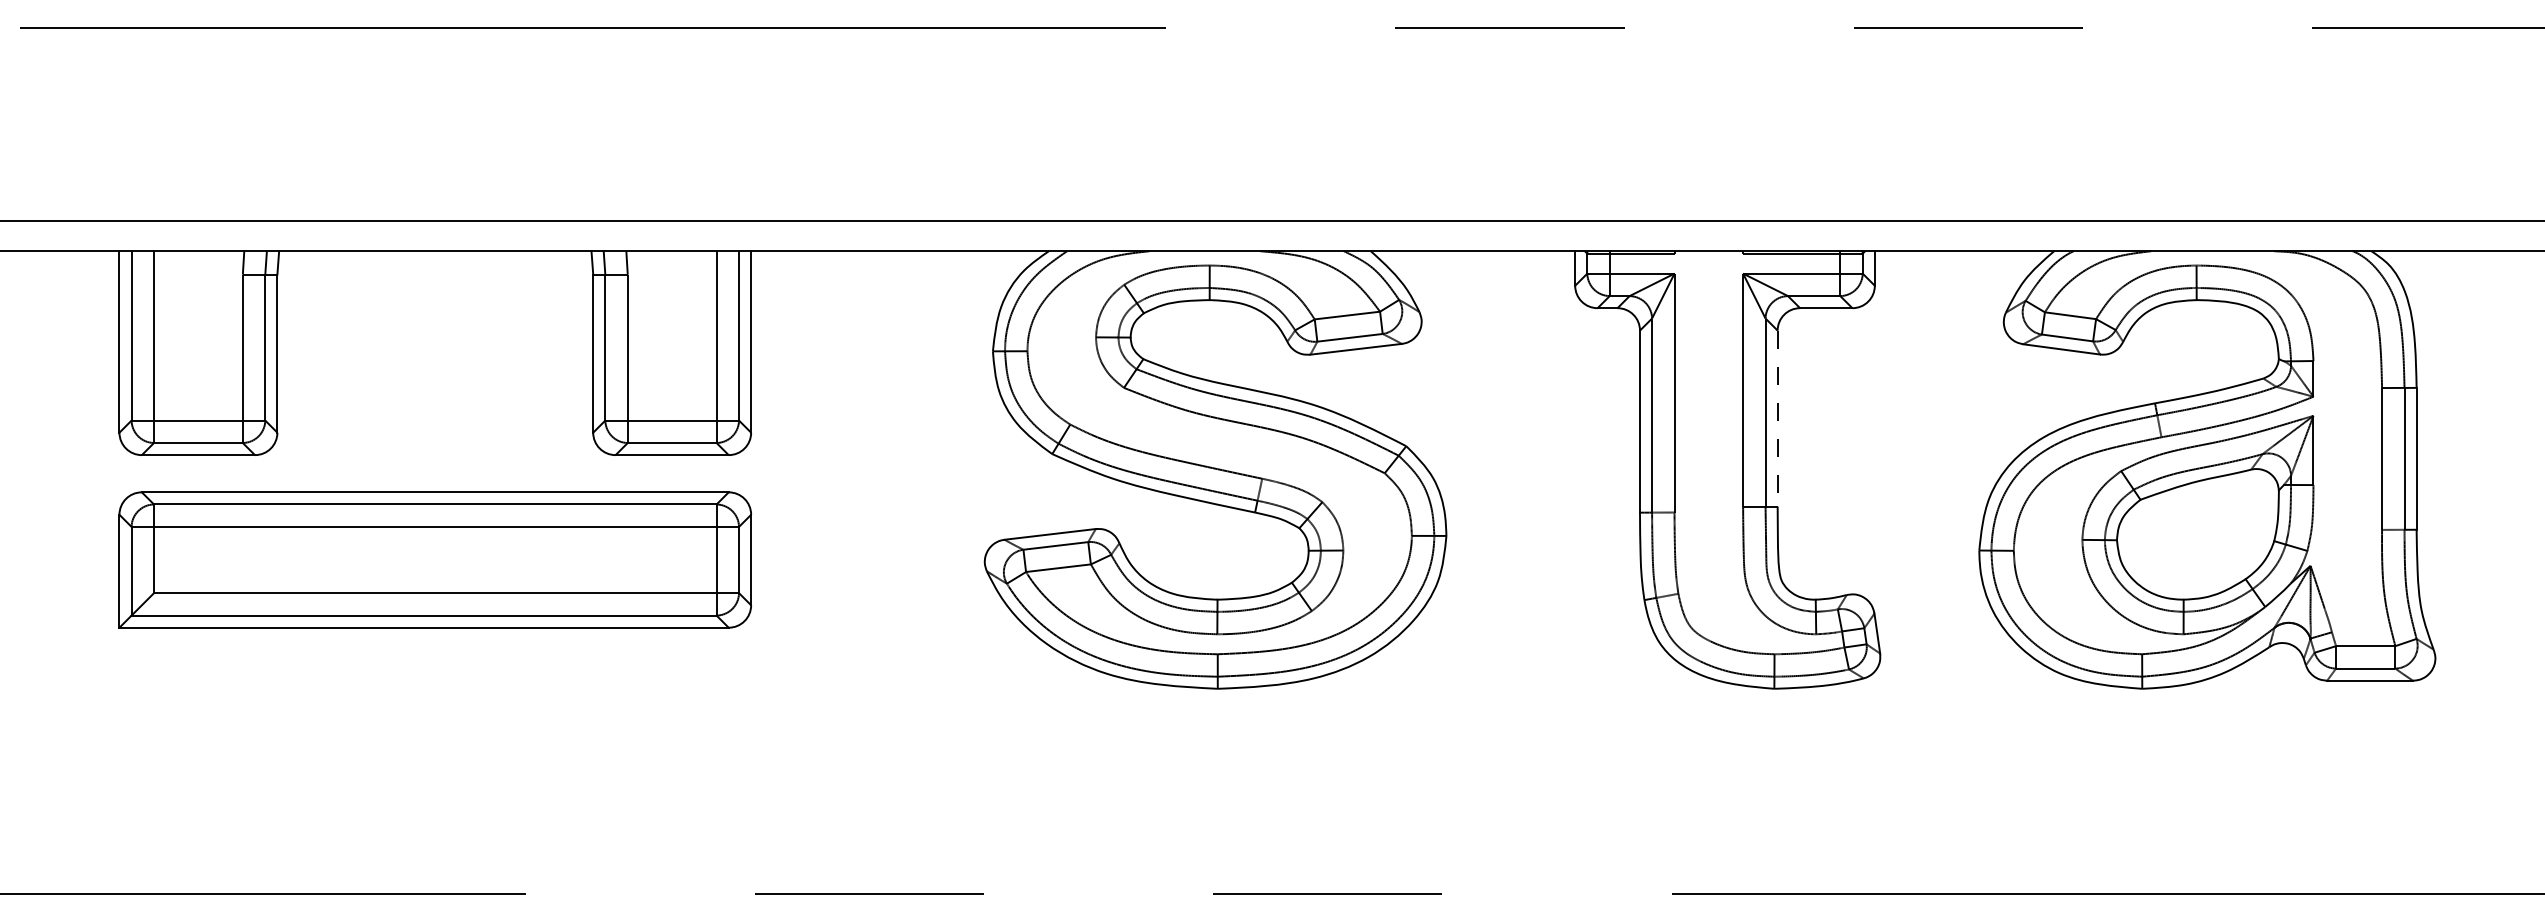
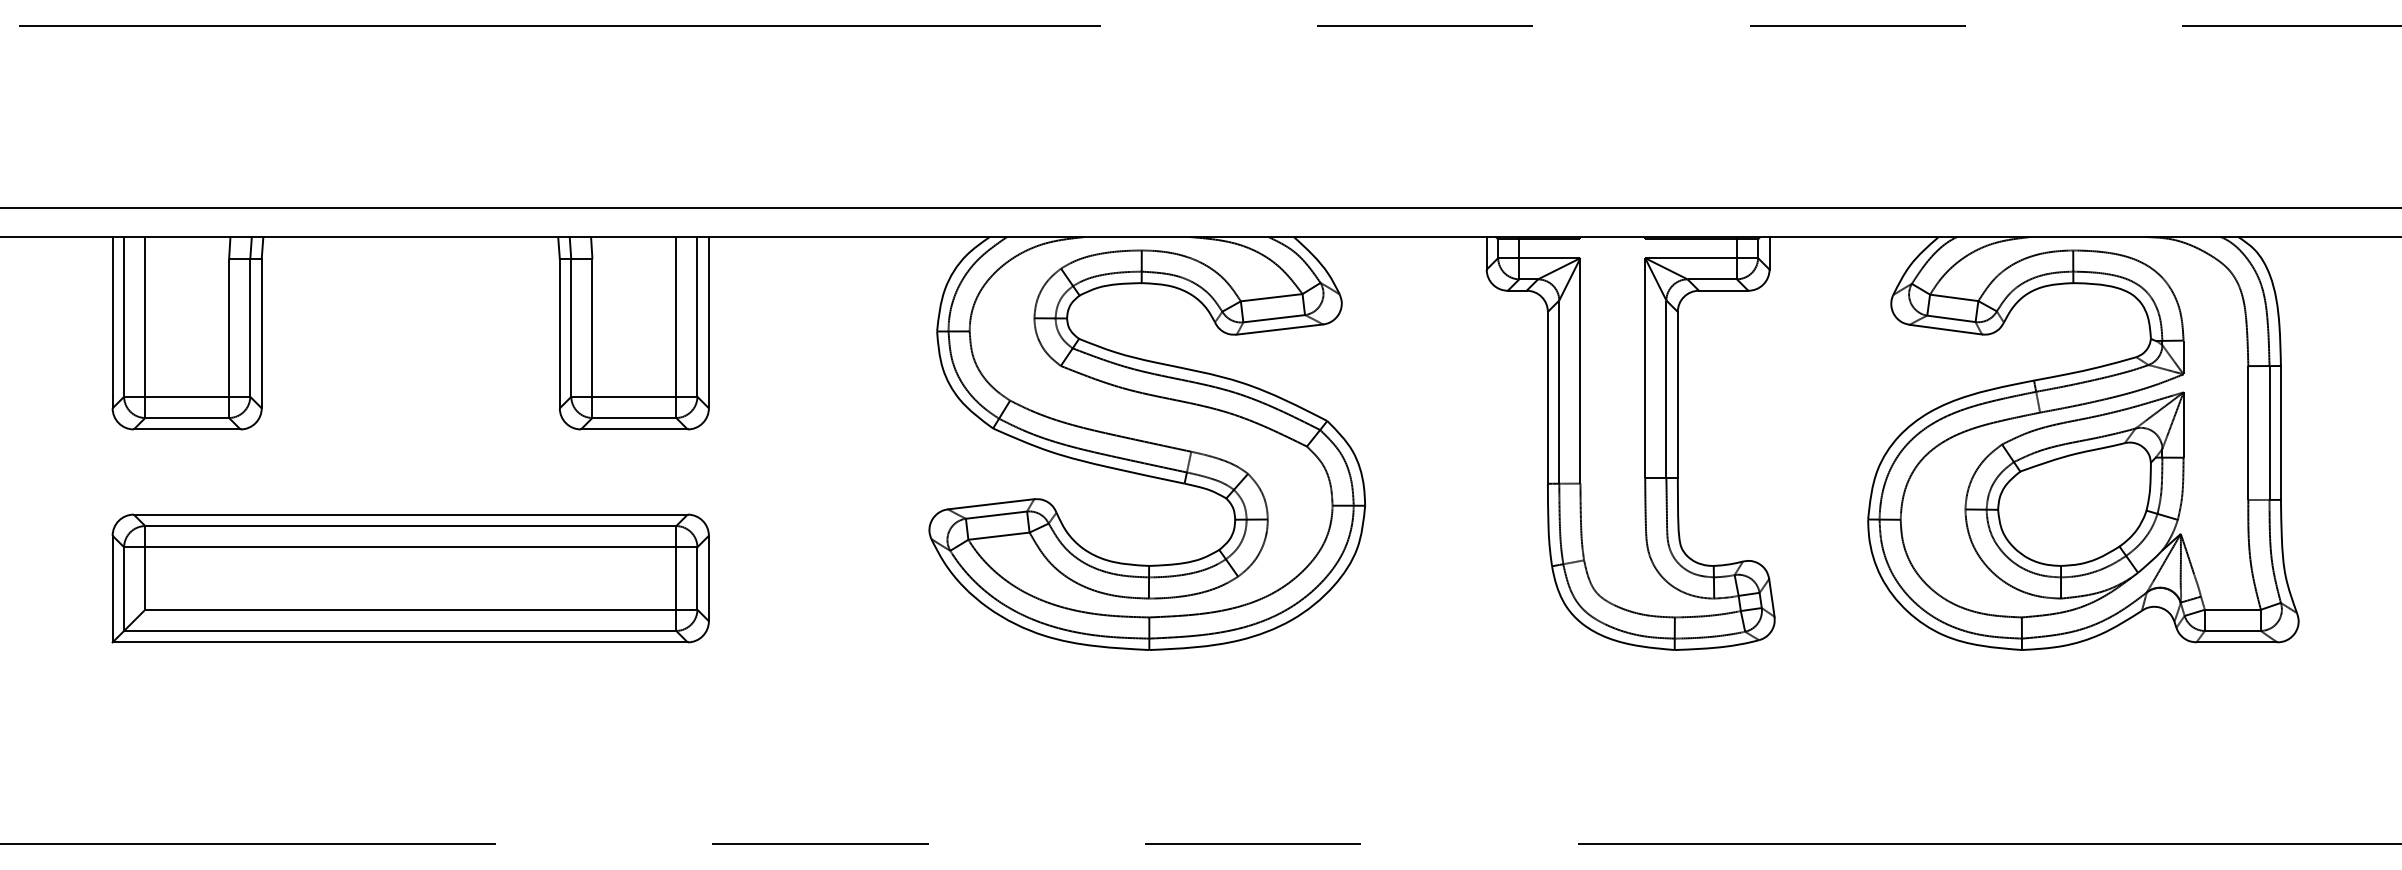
line: (1777, 418) -> (1677, 394), dashed -> solid
part: (434, 559) -> (410, 578), moved

